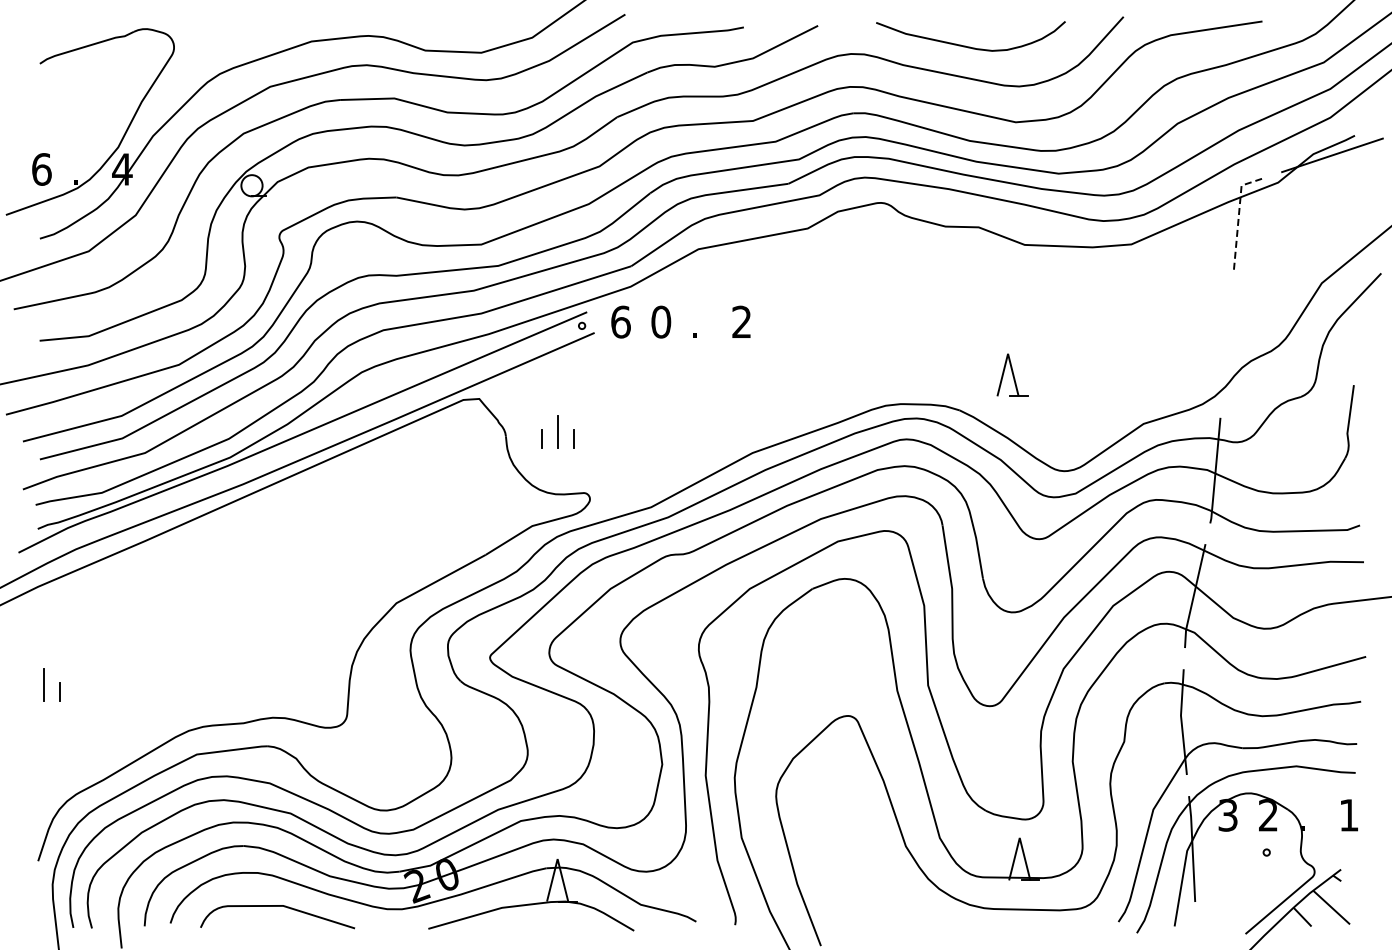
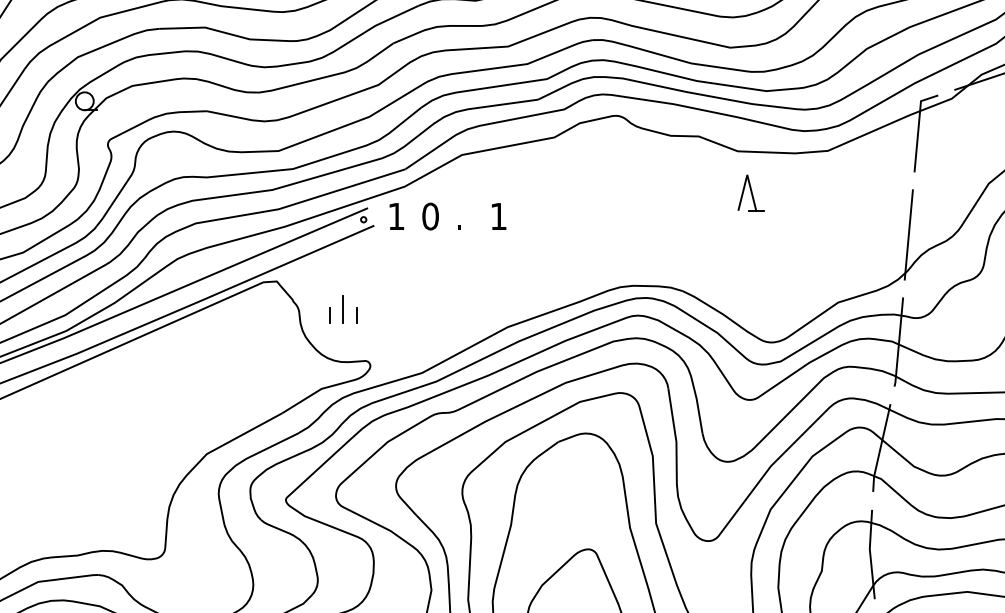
line: (1238, 216) -> (918, 127), dashed -> solid
text: (620, 321) -> (396, 216), 6 -> 1
text: (741, 321) -> (498, 216), 2 -> 1
line: (1227, 343) -> (909, 234), added
part: (1012, 374) -> (751, 192), moved

